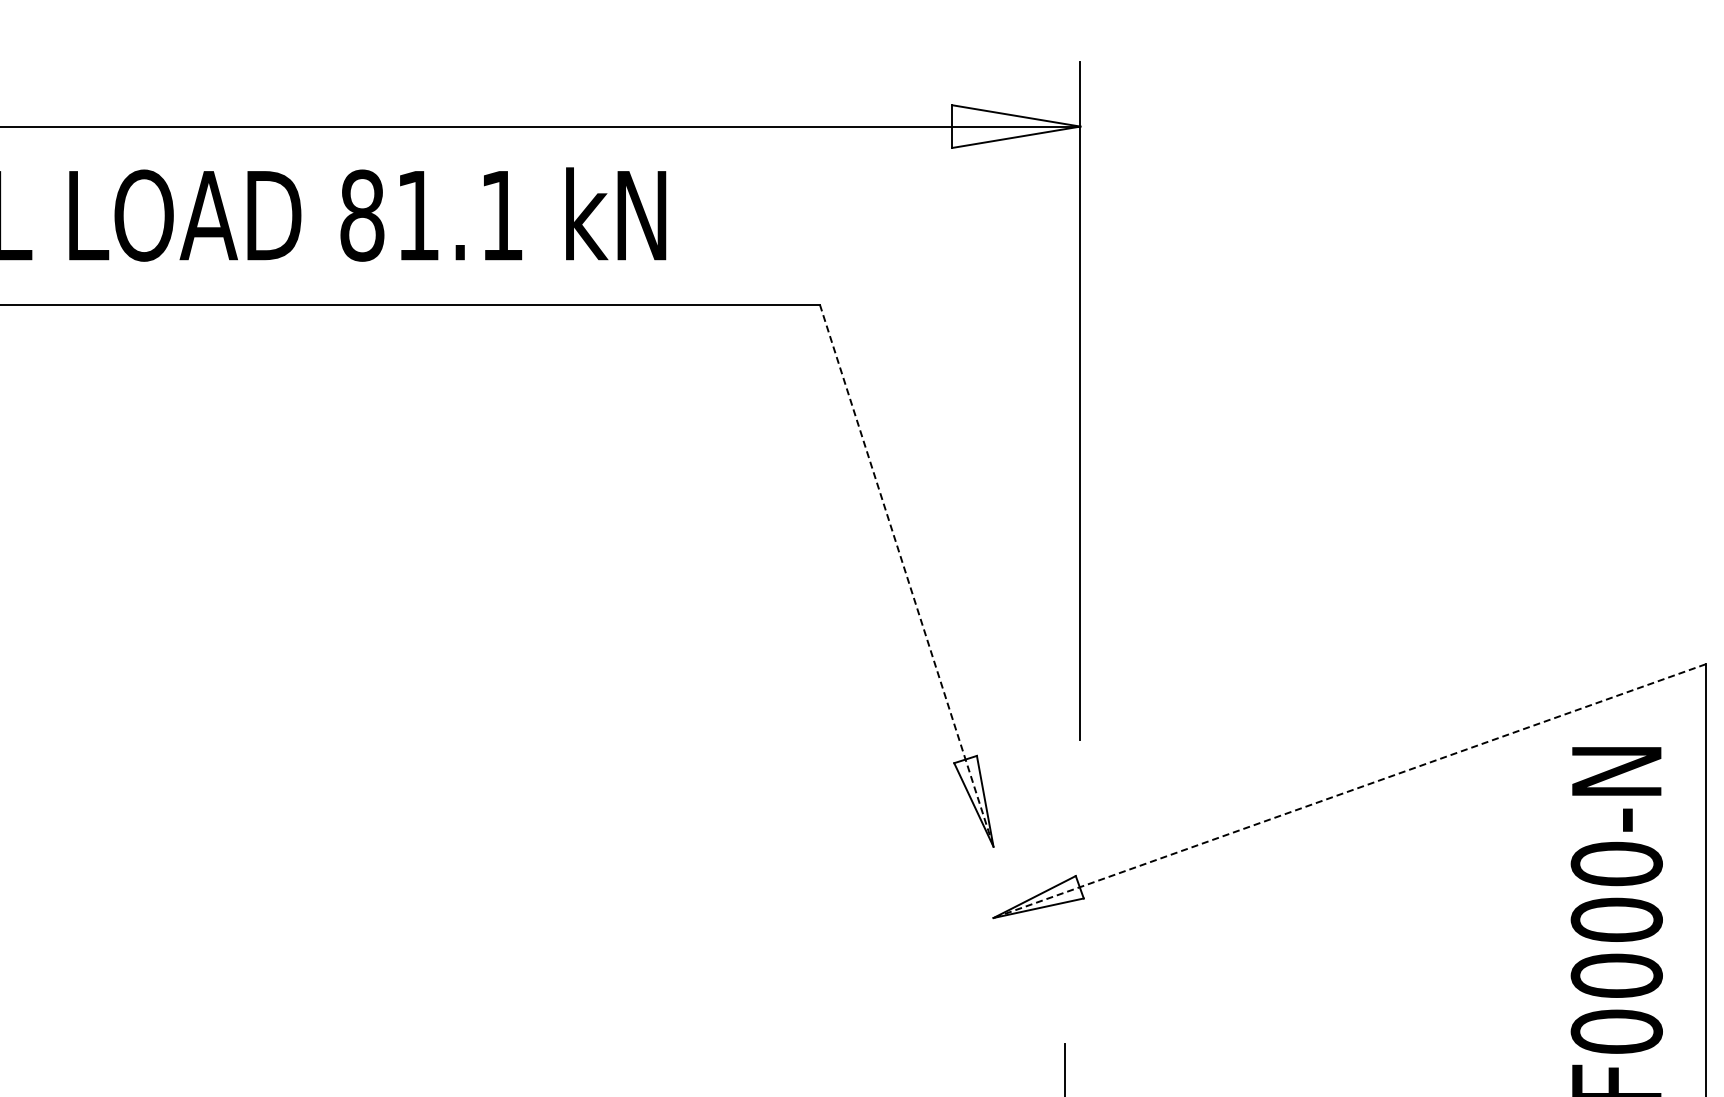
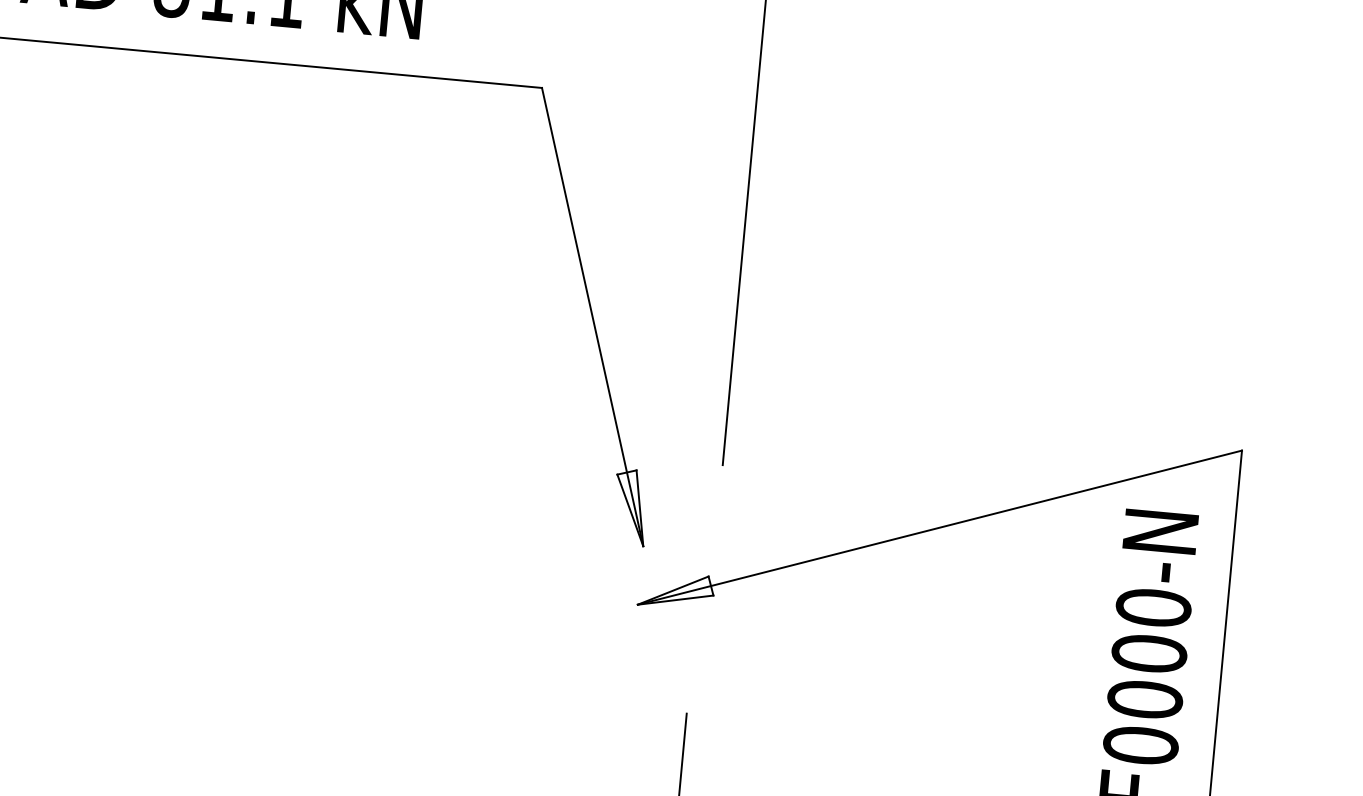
line: (906, 575) -> (592, 316), dashed -> solid
line: (1349, 791) -> (939, 527), dashed -> solid

